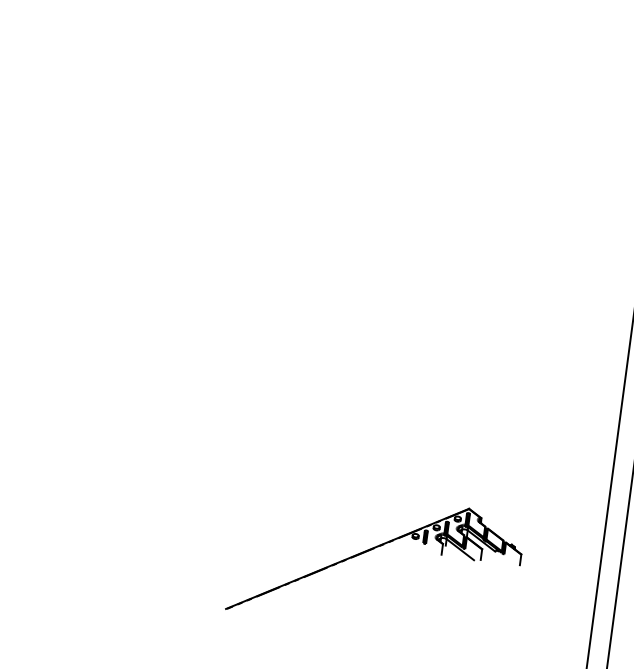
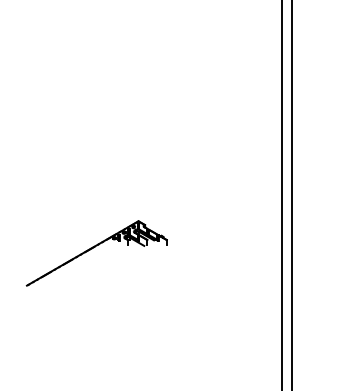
part: (375, 562) -> (96, 253), moved

